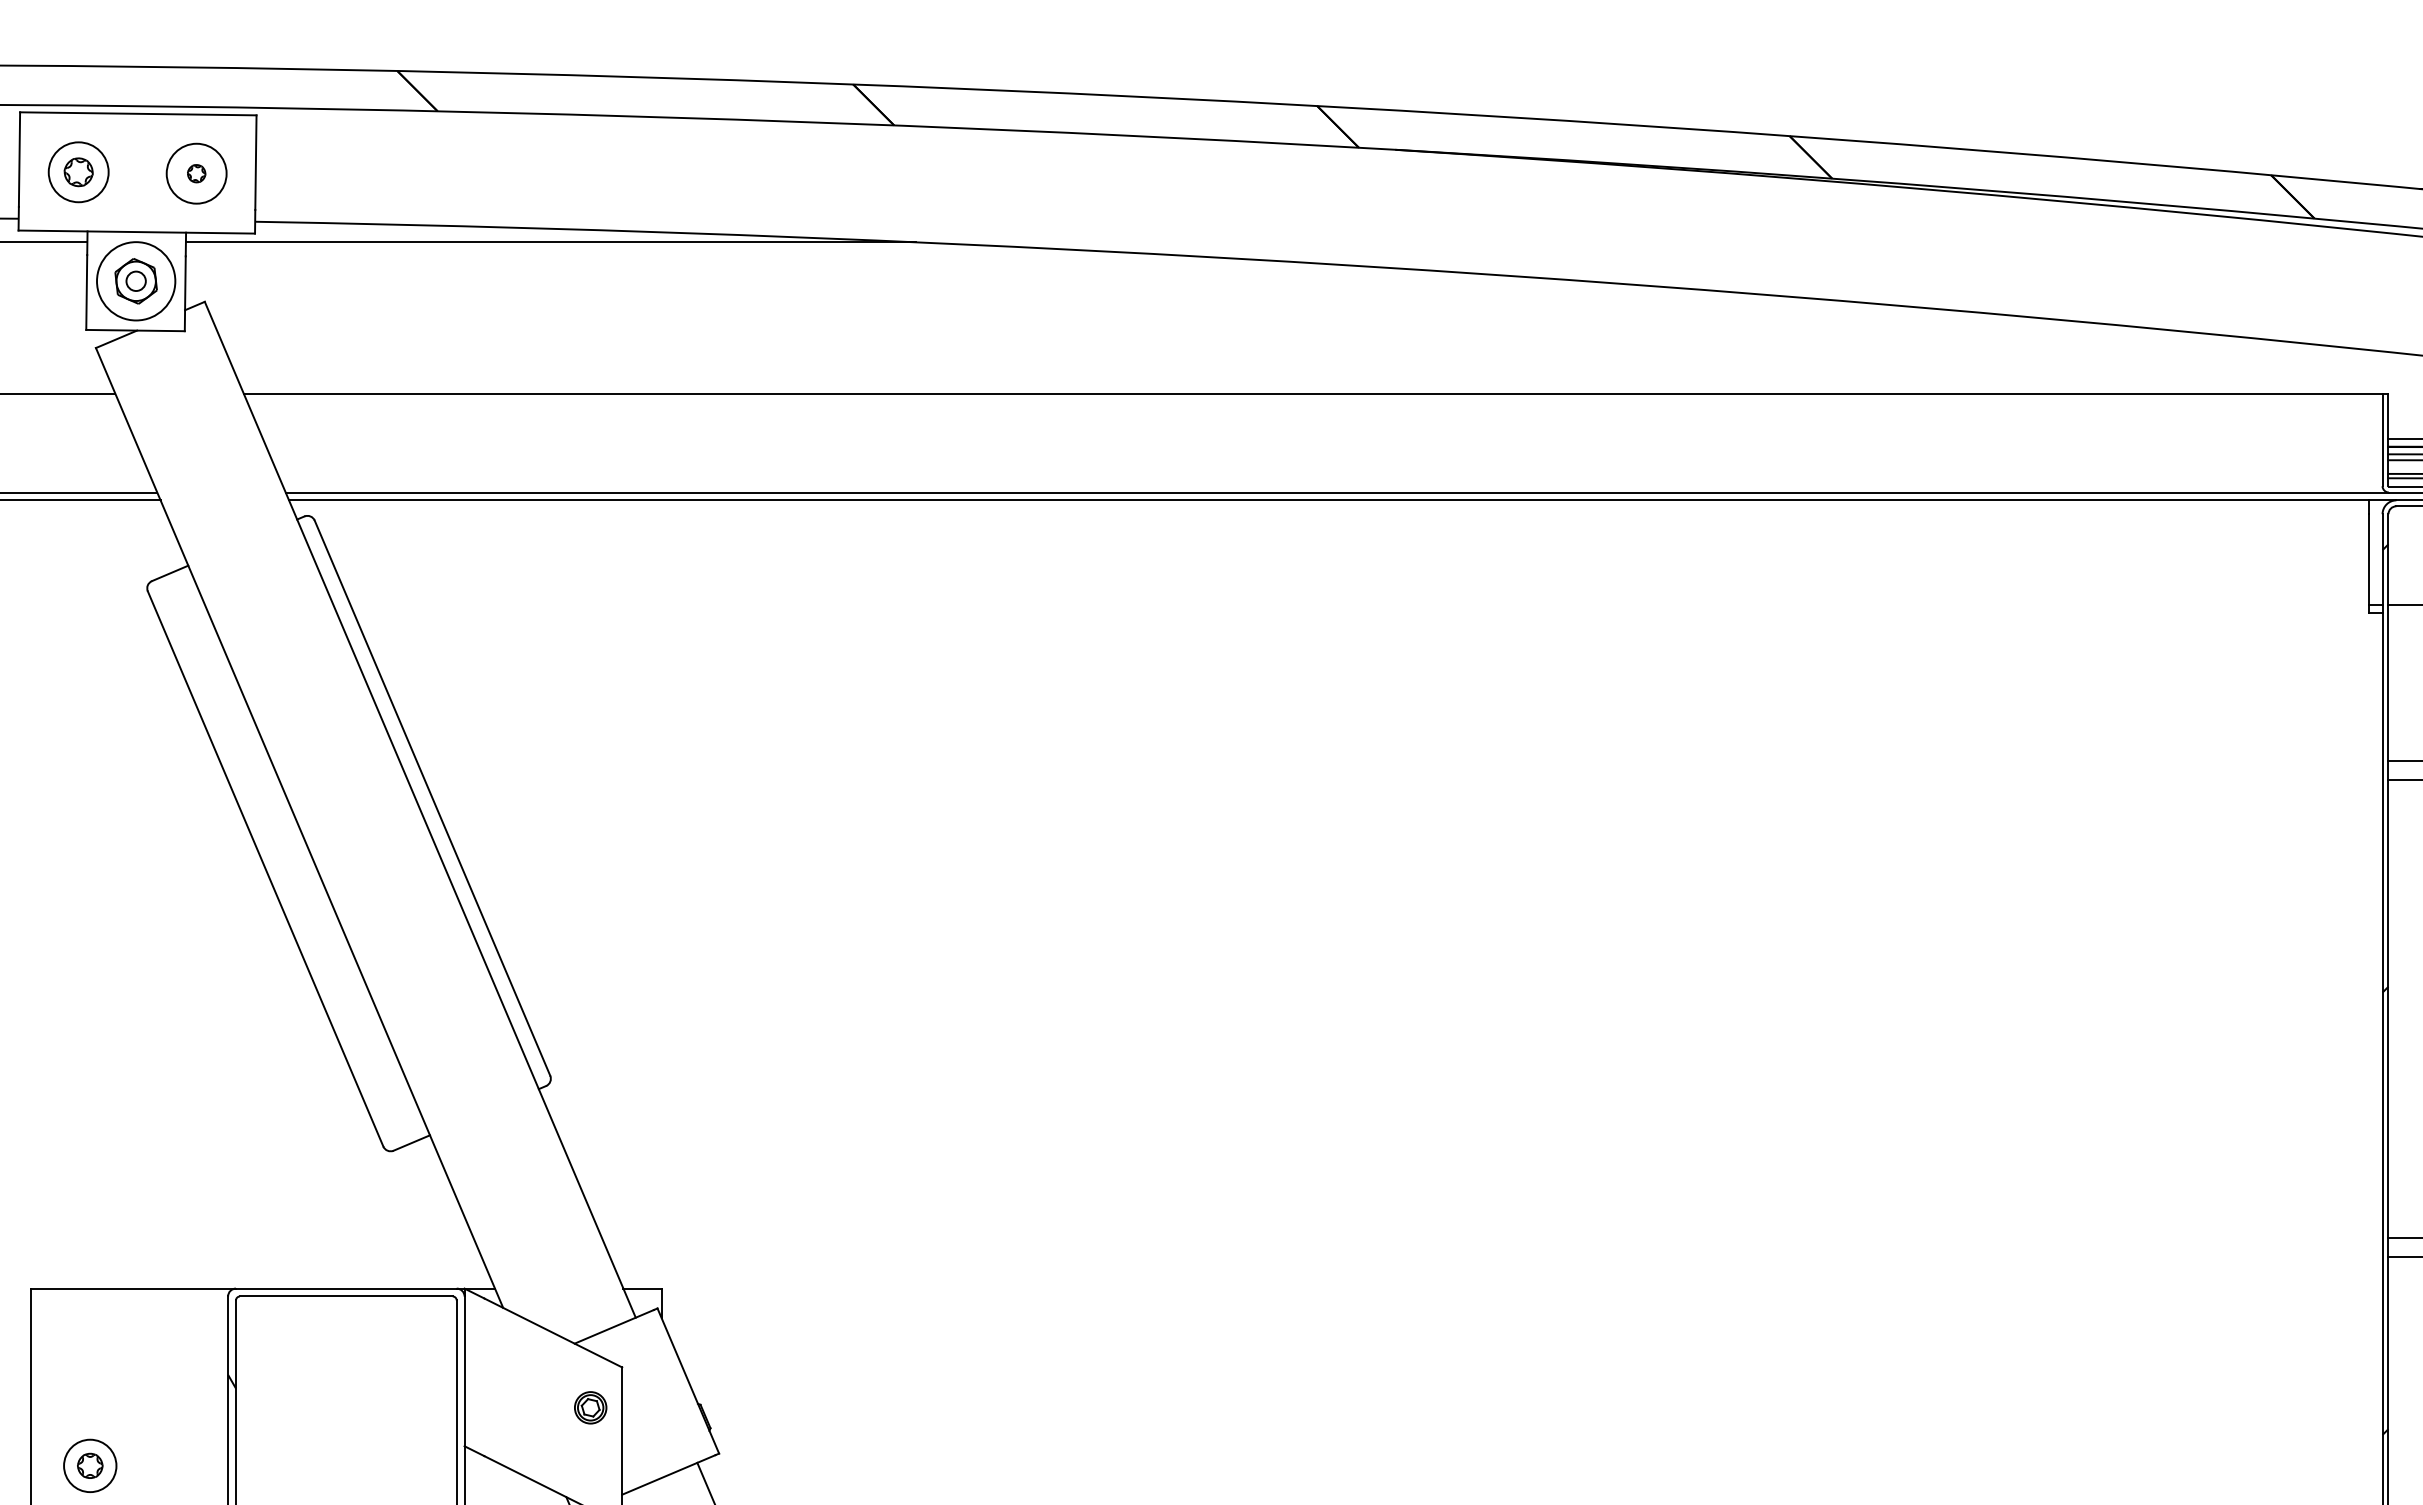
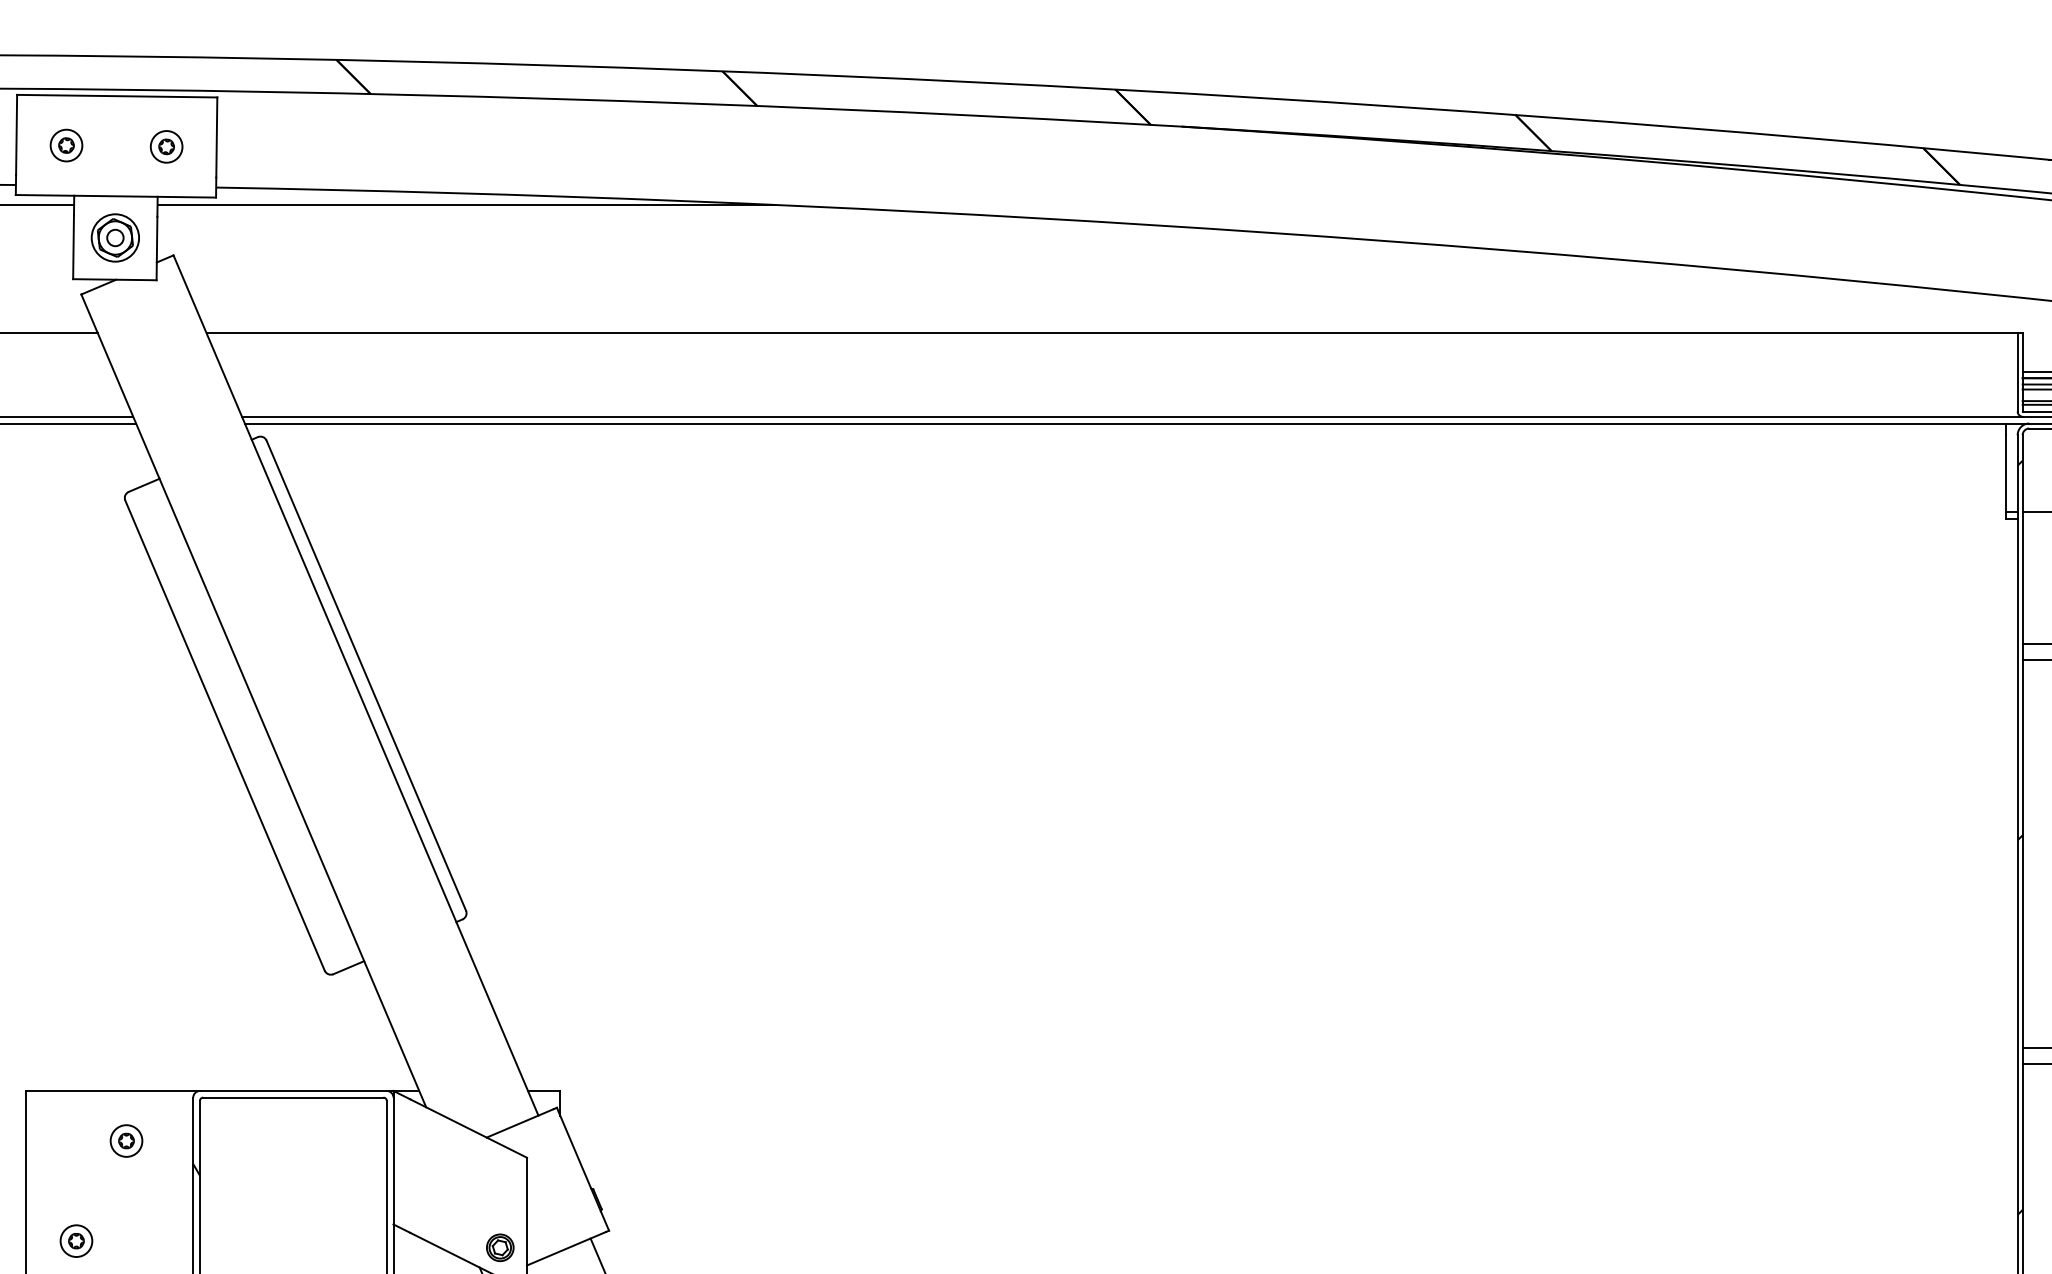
part: (77, 171) -> (65, 145), size x0.62
circle: (196, 173) -> (166, 146), size x0.62
circle: (136, 281) -> (115, 238), size x0.71
part: (148, 1347) -> (125, 1140), added
part: (590, 1407) -> (500, 1247), moved
part: (89, 1465) -> (75, 1240), size x0.71

